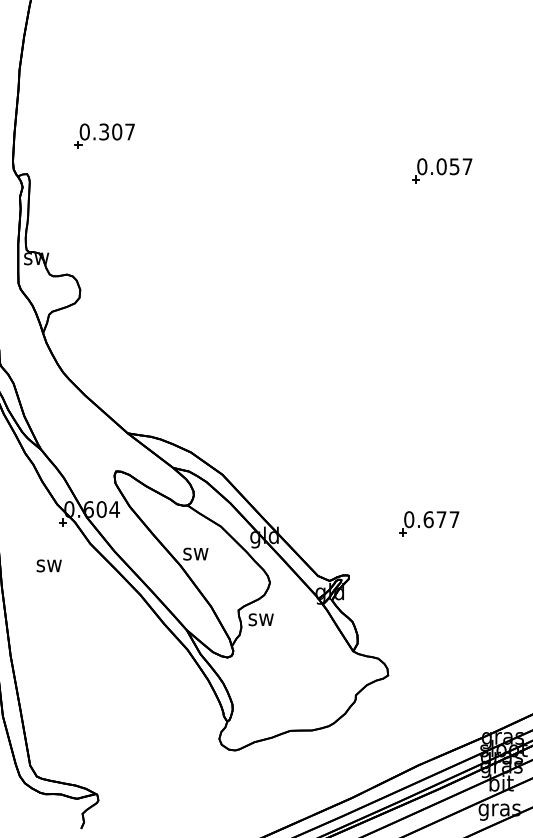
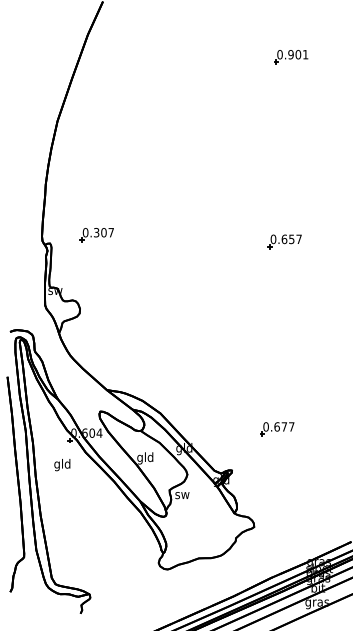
part: (103, 136) -> (96, 235), moved
text: (441, 165) -> (284, 238), 0.057 -> 0.657
part: (429, 524) -> (277, 429), moved
text: (195, 554) -> (145, 458), sw -> gld
text: (49, 564) -> (62, 464), sw -> gld

